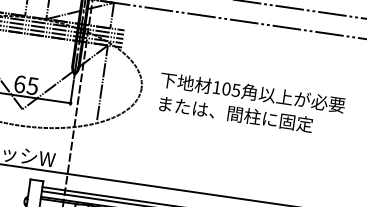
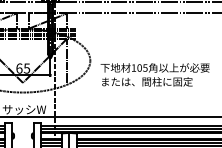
text: (250, 103) -> (154, 74), moved

